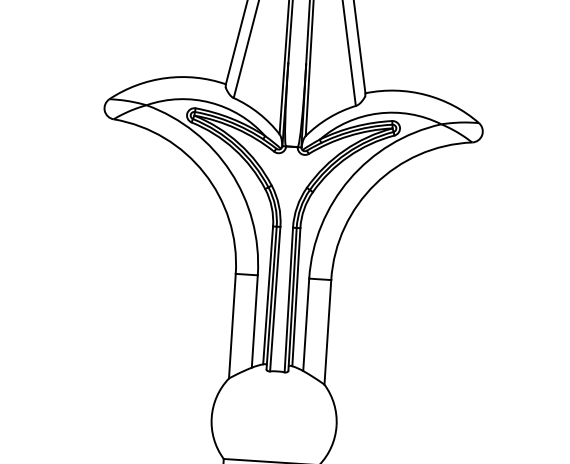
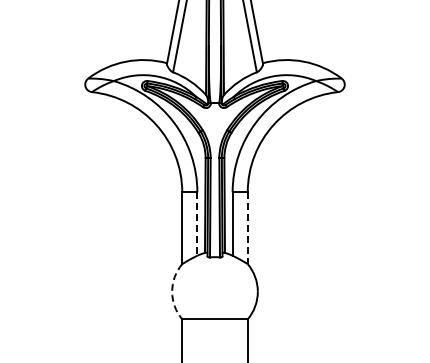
line: (254, 322) -> (197, 224), solid -> dashed
line: (327, 332) -> (247, 228), solid -> dashed
arc: (212, 417) -> (172, 291), solid -> dashed

